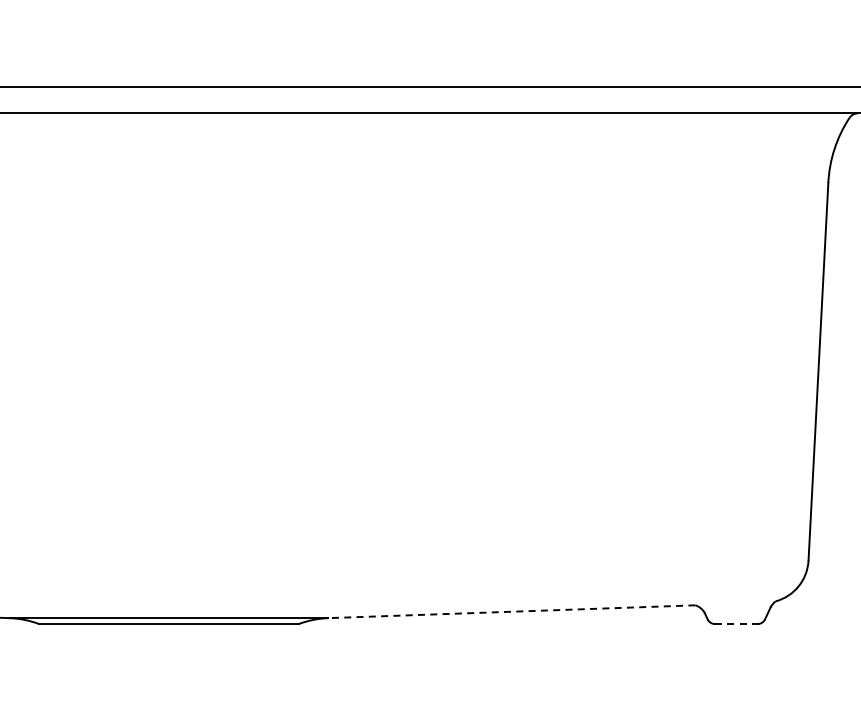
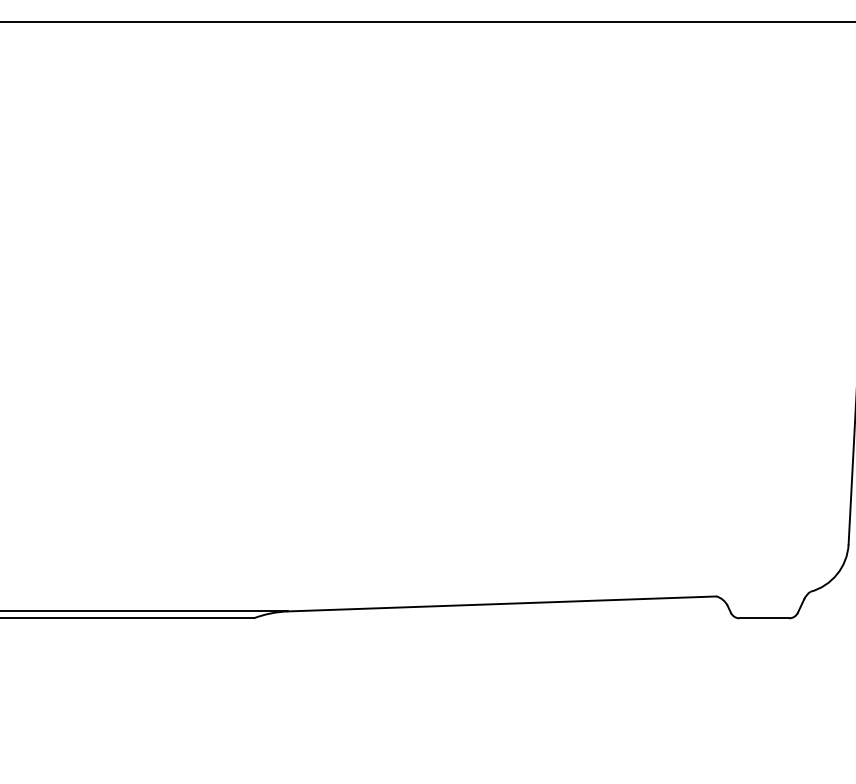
line: (511, 611) -> (502, 603), dashed -> solid
line: (736, 624) -> (764, 618), dashed -> solid

